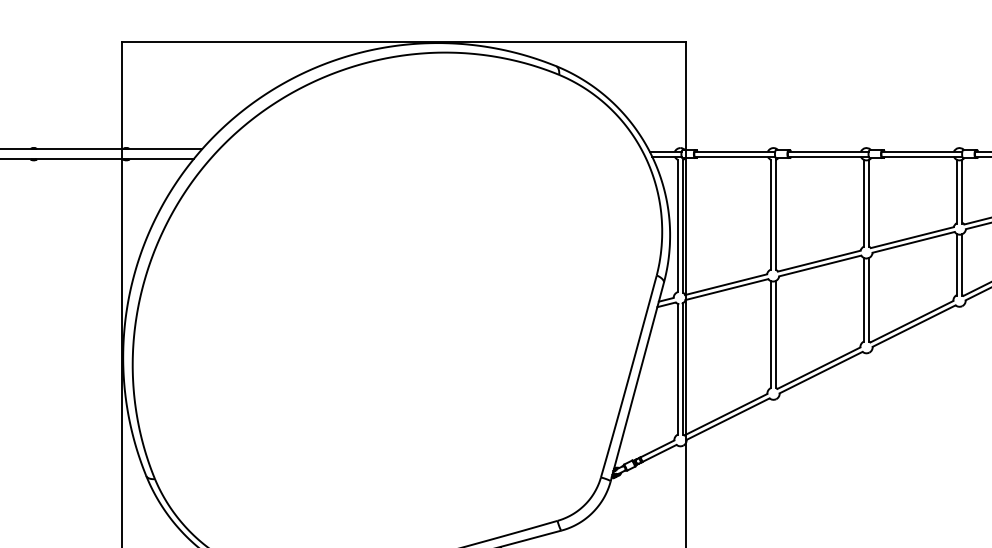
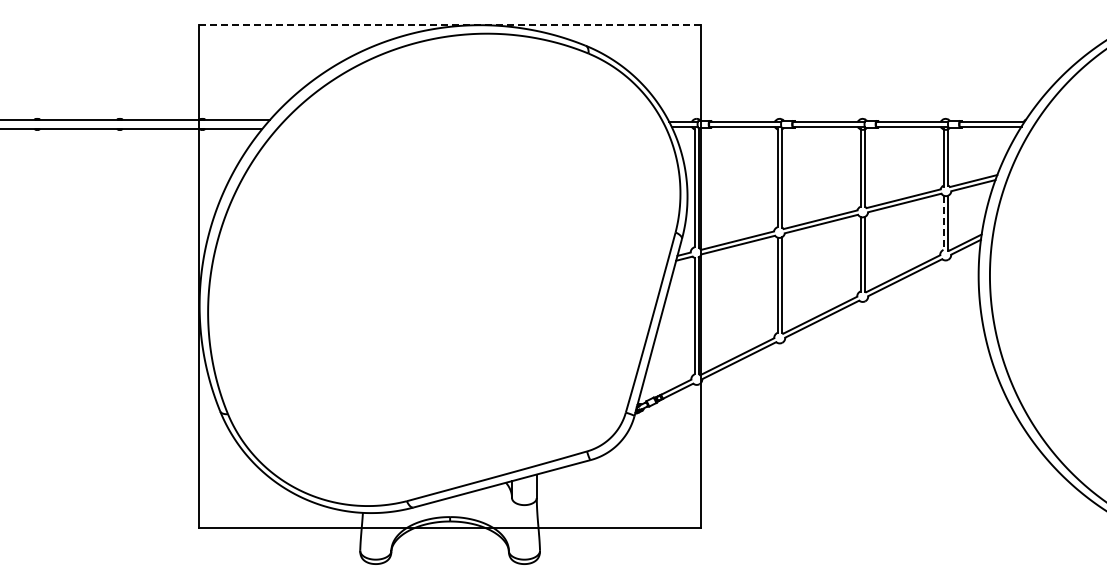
line: (403, 42) -> (449, 24), solid -> dashed
line: (957, 265) -> (943, 223), solid -> dashed

